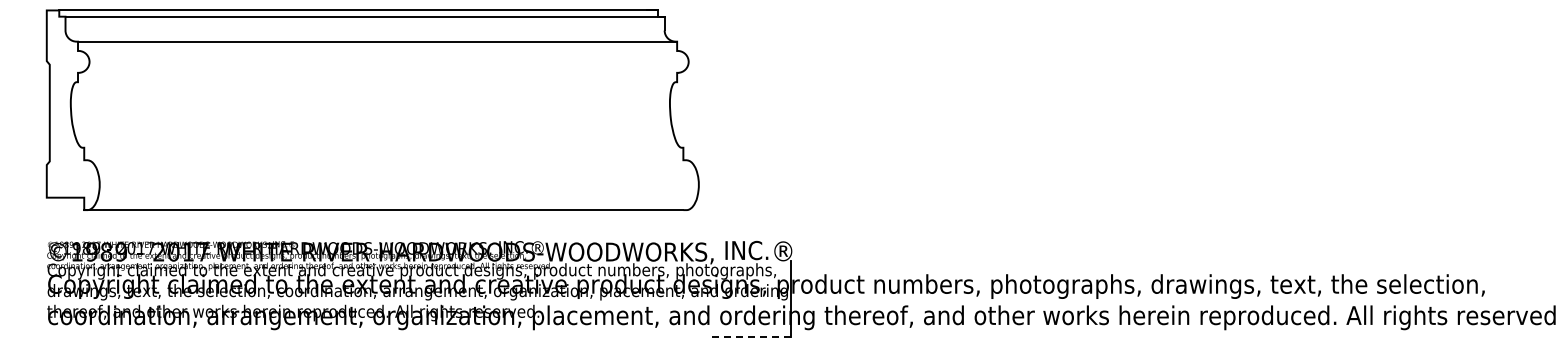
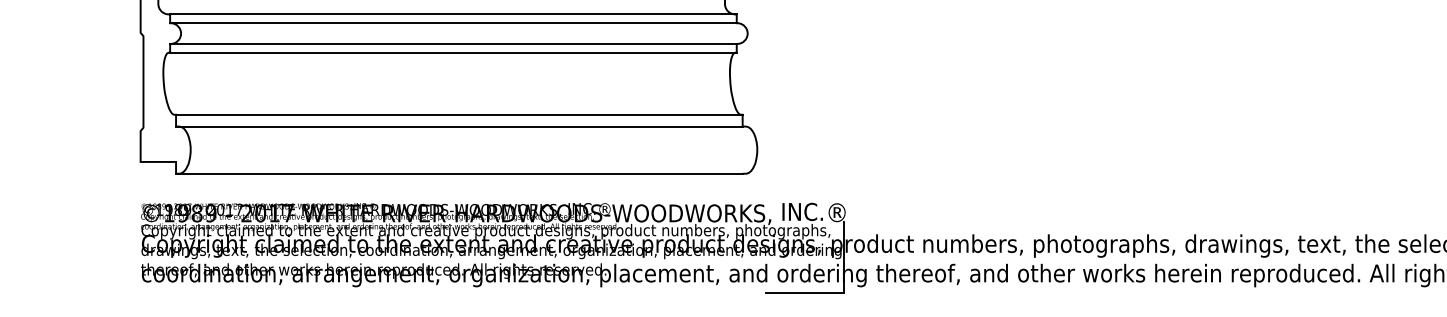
line: (377, 51) -> (453, 23), added
line: (377, 72) -> (453, 43), added
line: (377, 82) -> (453, 53), added
line: (383, 147) -> (459, 114), added
line: (383, 160) -> (459, 126), added
line: (748, 336) -> (804, 293), dashed -> solid

